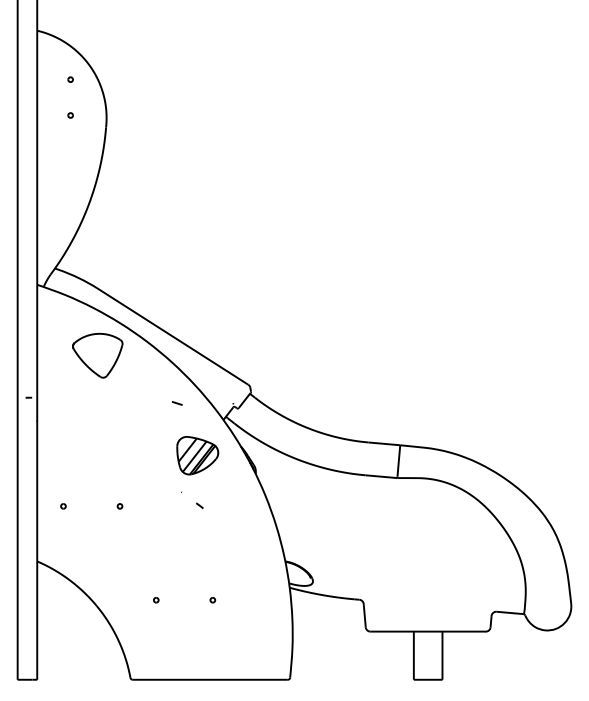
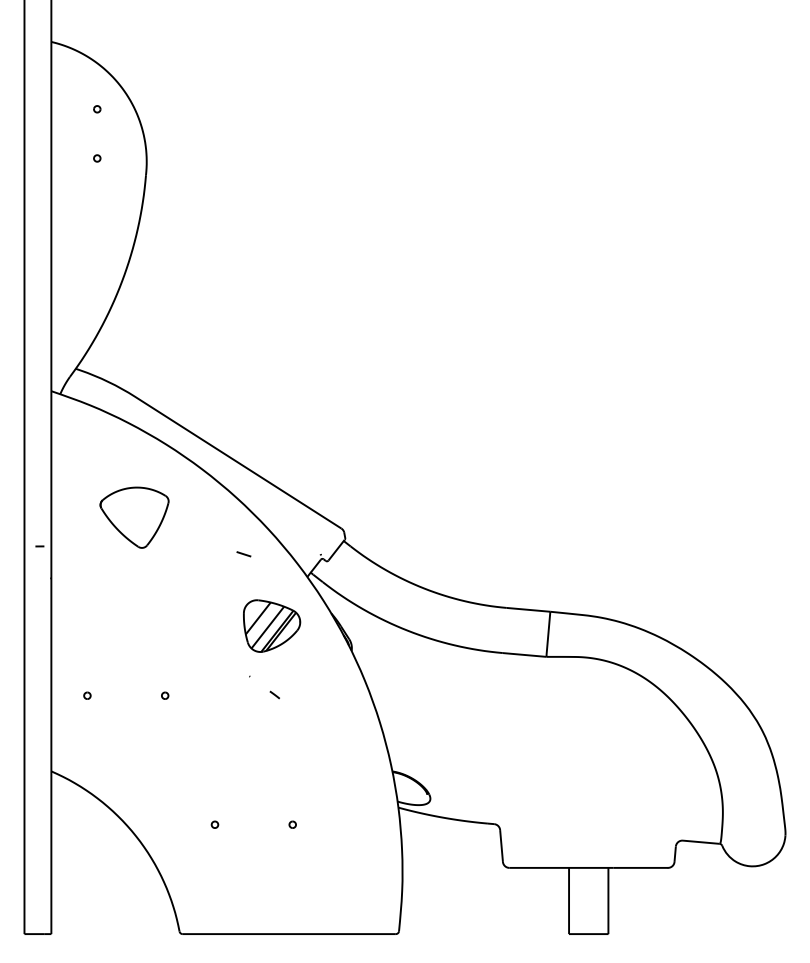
part: (97, 355) -> (134, 517), moved

